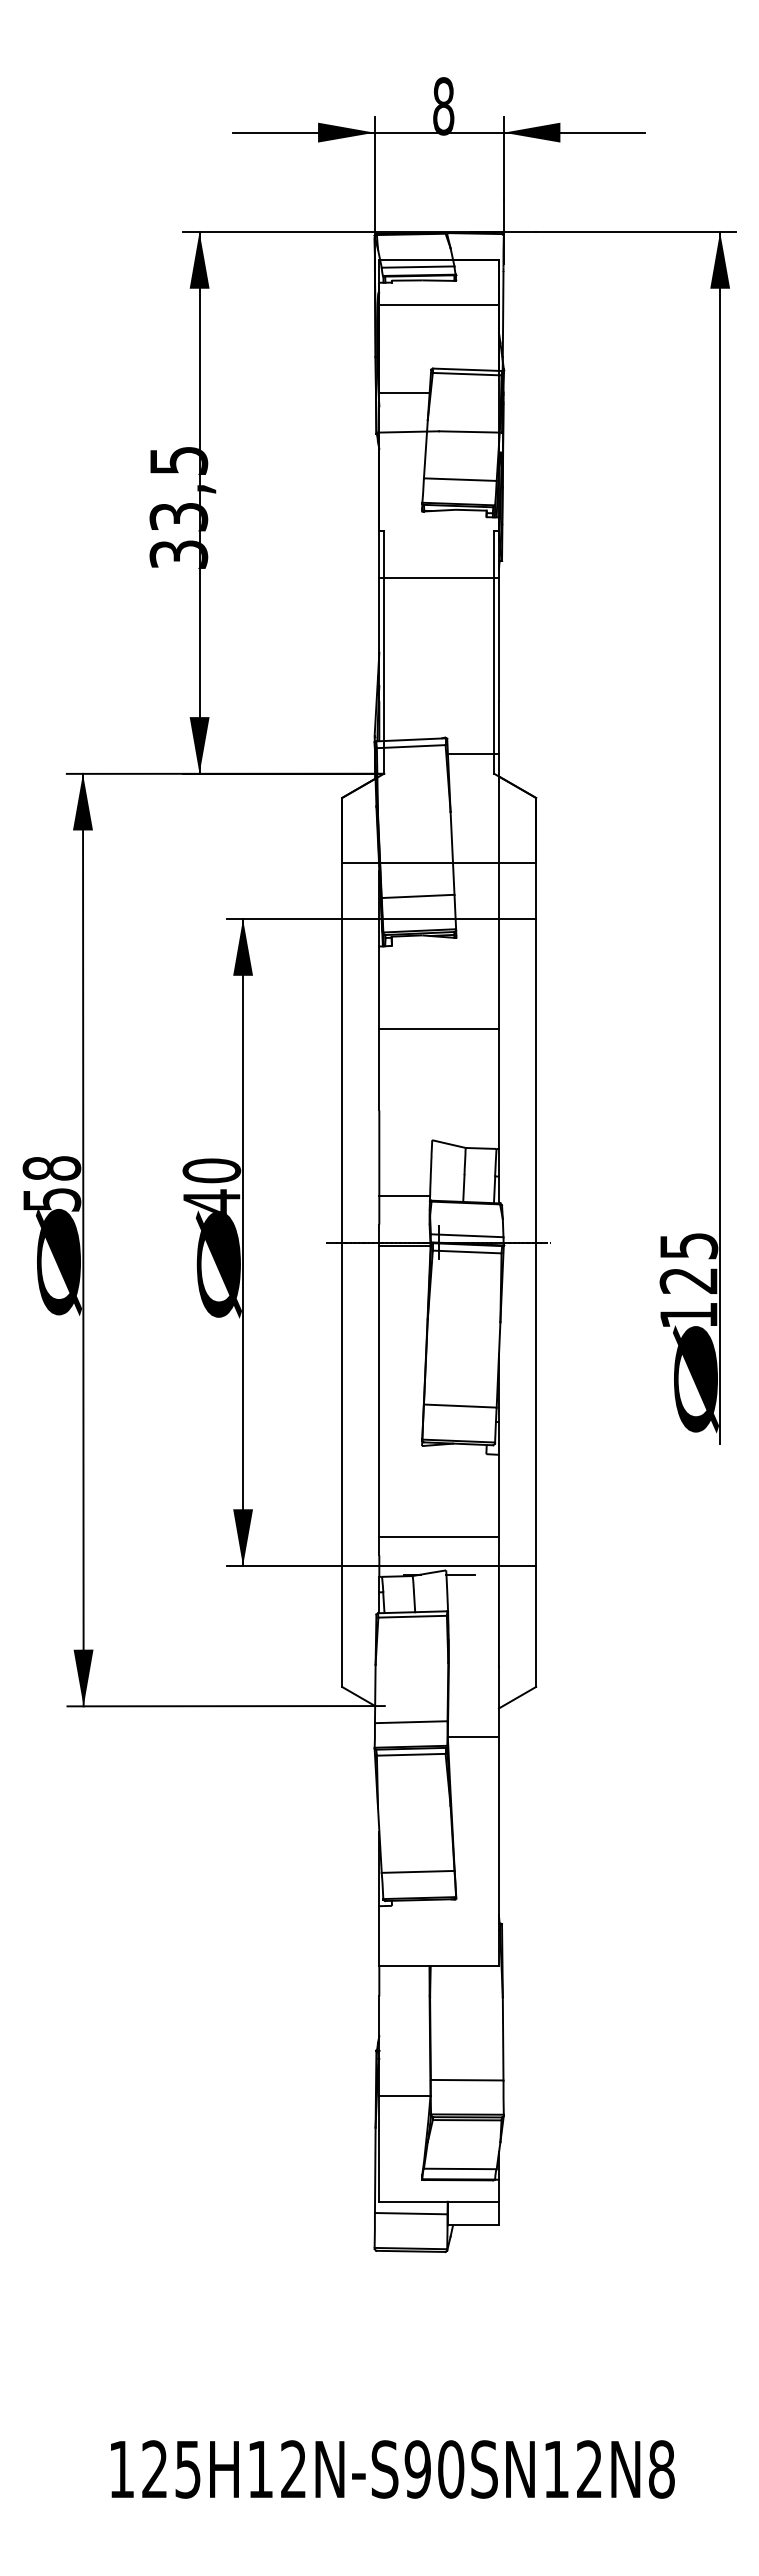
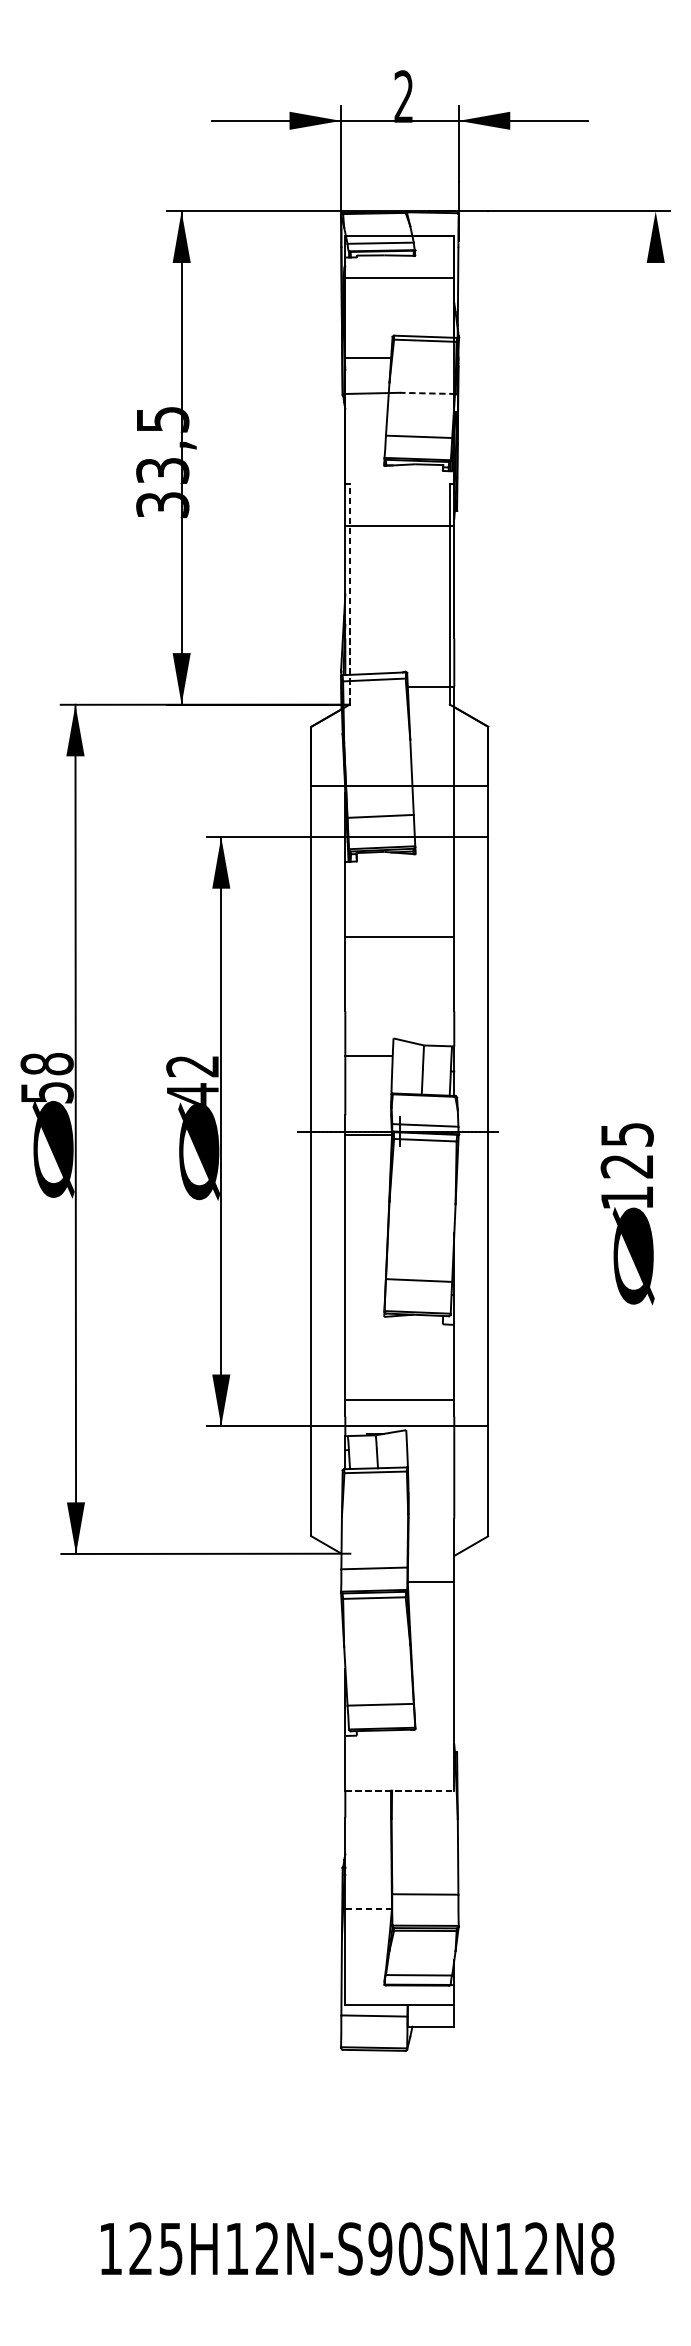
text: (443, 106) -> (403, 97), 8 -> 2
line: (469, 431) -> (427, 392), solid -> dashed
line: (384, 651) -> (350, 593), solid -> dashed
line: (720, 838) -> (656, 763), removed
text: (211, 1170) -> (192, 1065), 40 -> 42
line: (404, 1195) -> (368, 1055), moved
line: (460, 1574) -> (419, 1433), removed
line: (439, 1966) -> (400, 1790), solid -> dashed
line: (404, 2095) -> (368, 1908), solid -> dashed

